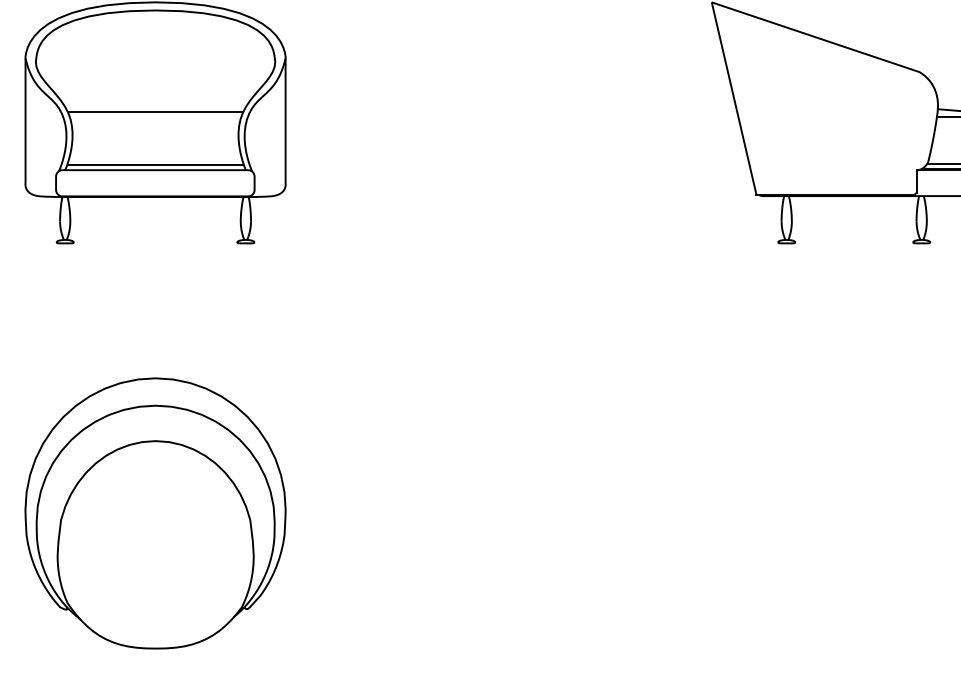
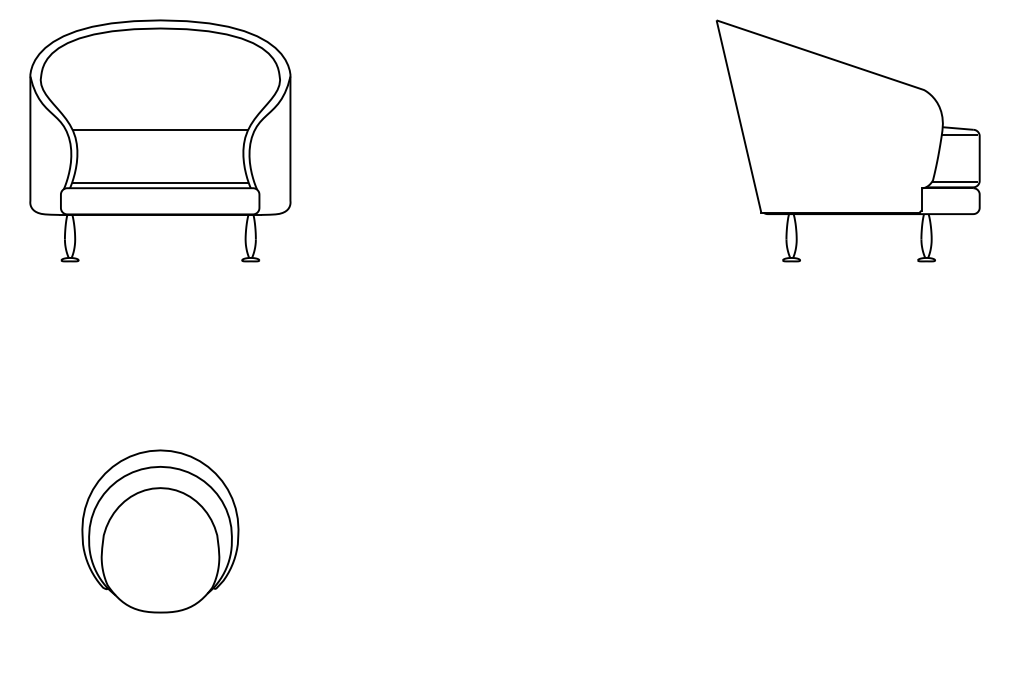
part: (155, 513) -> (160, 531), size x0.6

